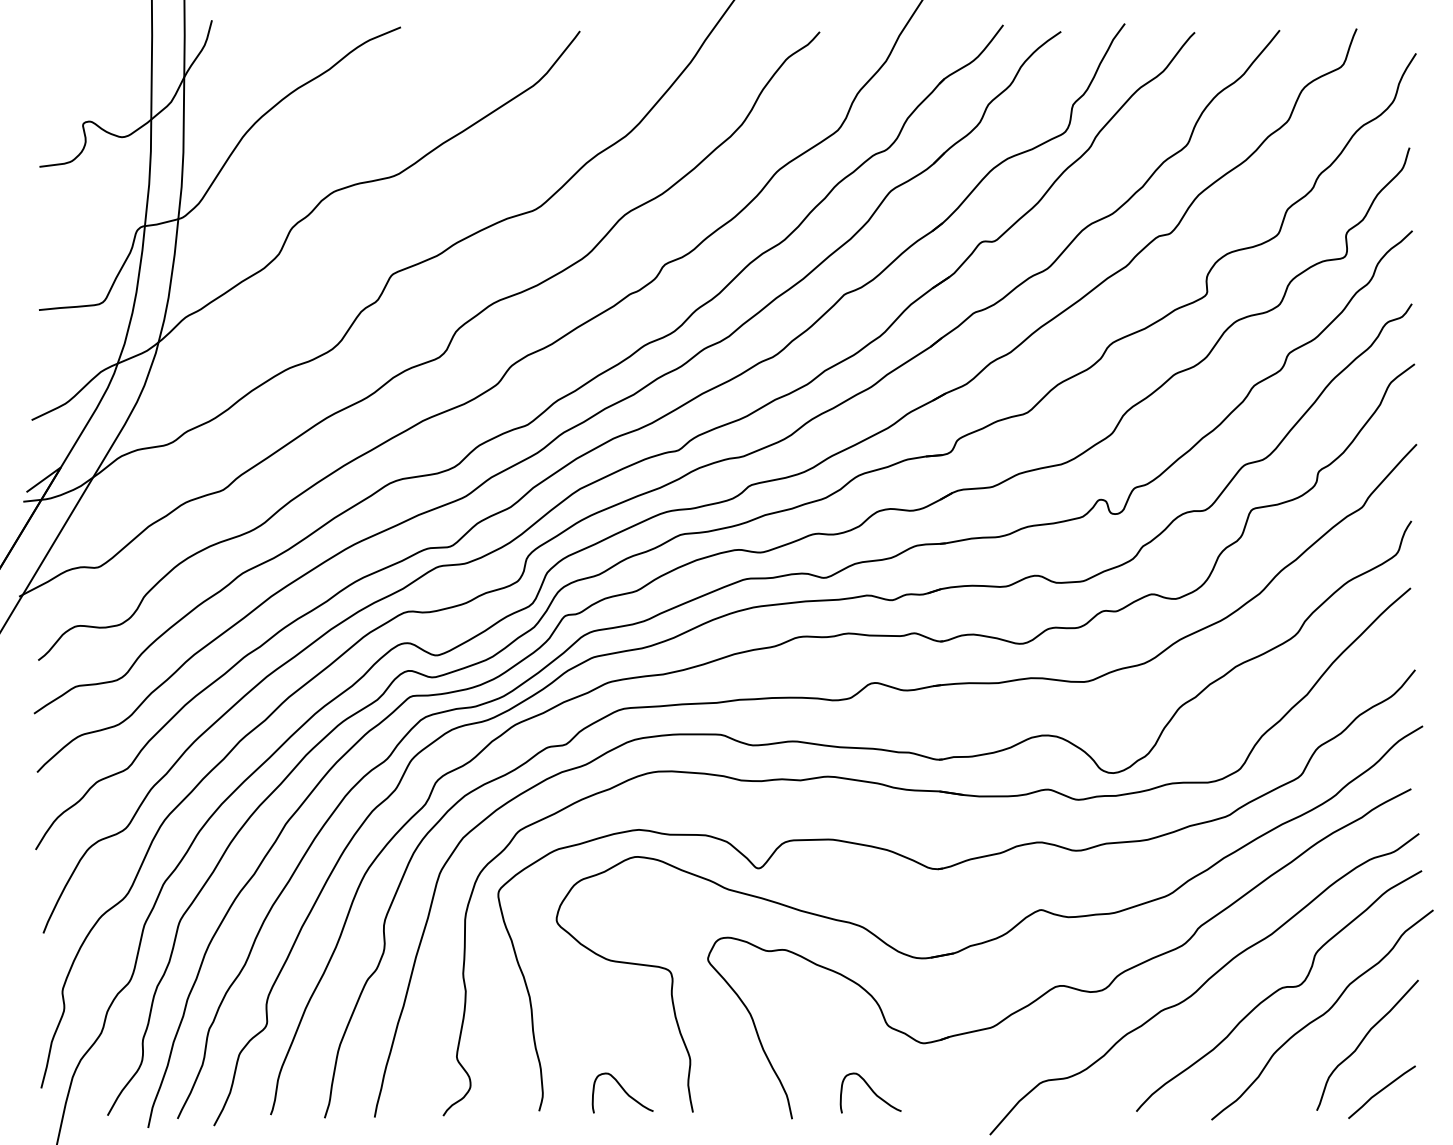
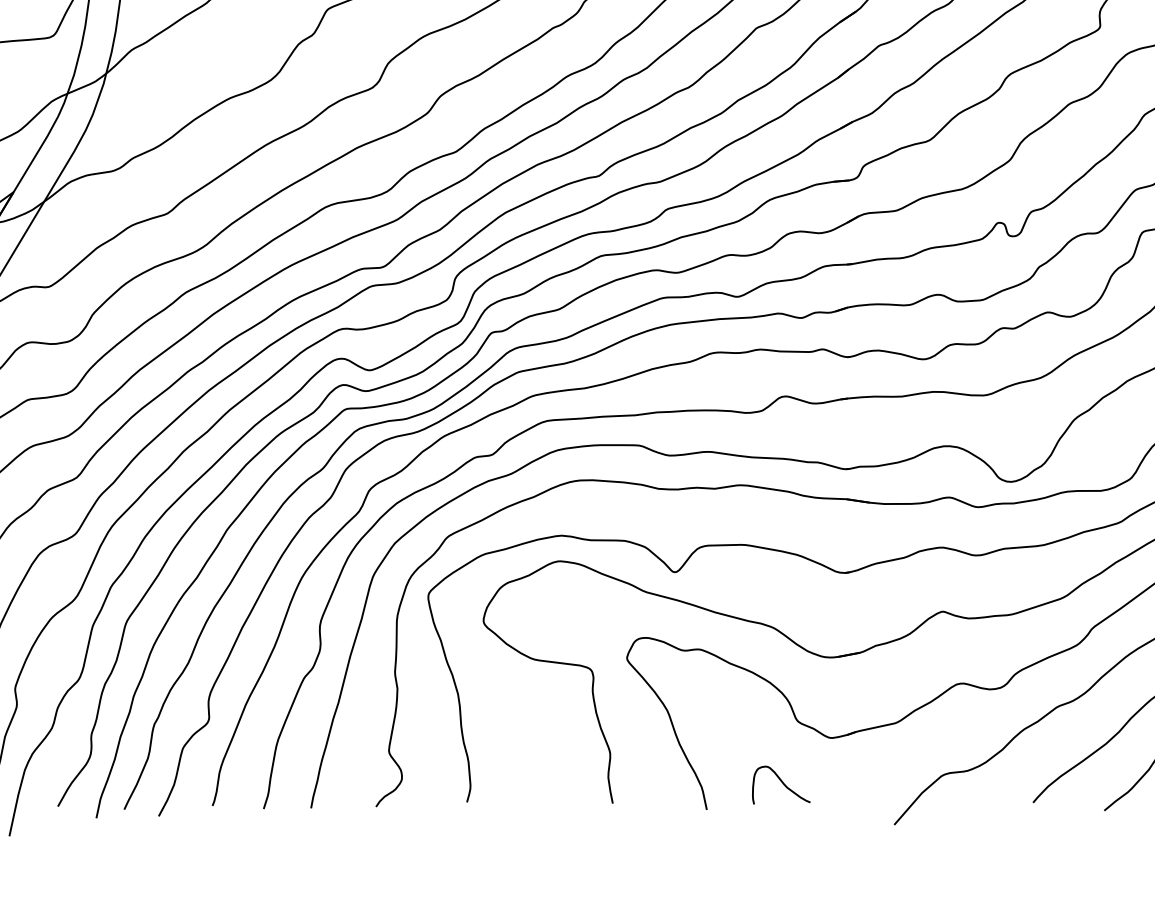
curve: (623, 1091) -> (546, 783), removed

